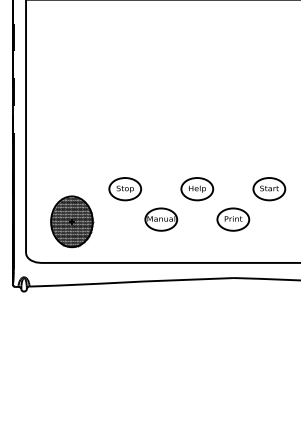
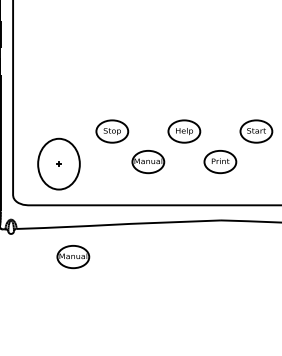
hatch: (71, 221) -> (58, 163), removed
part: (86, 314) -> (73, 256), added

